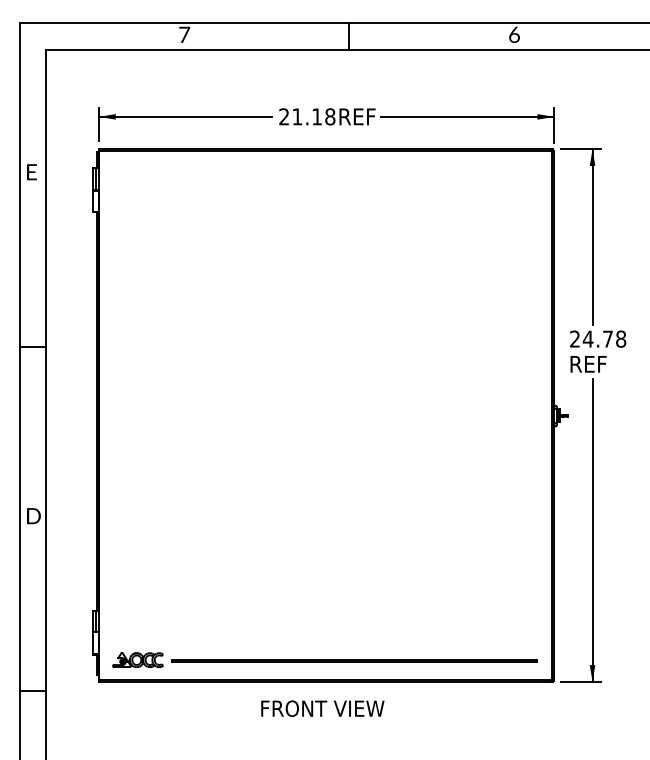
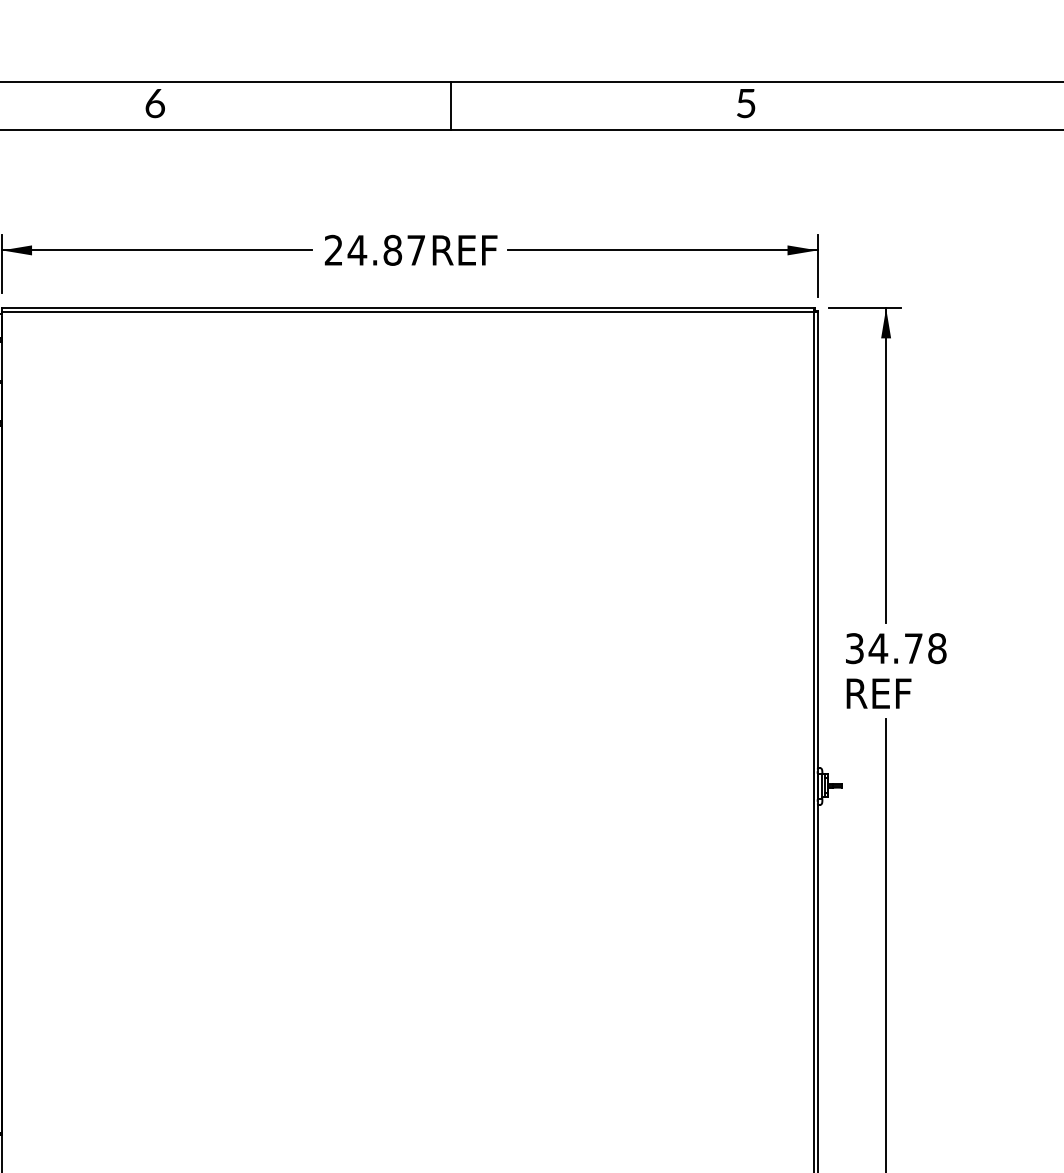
text: (184, 34) -> (155, 102), 7 -> 6
text: (514, 34) -> (746, 102), 6 -> 5
text: (313, 116) -> (386, 249), 21.18 -> 24.87
text: (574, 338) -> (853, 647), 24.78 -> 34.78

